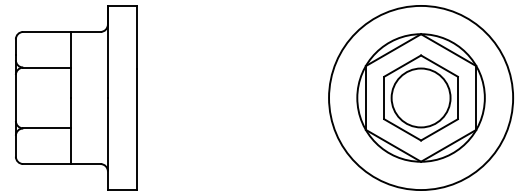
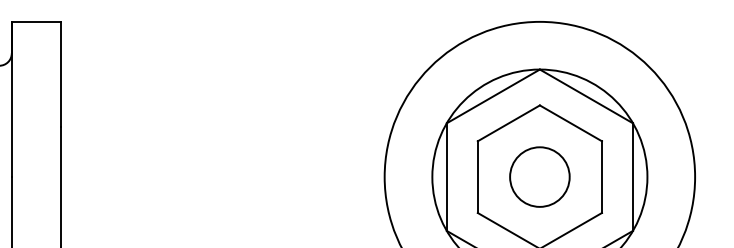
circle: (420, 97) -> (538, 176), size x0.6

